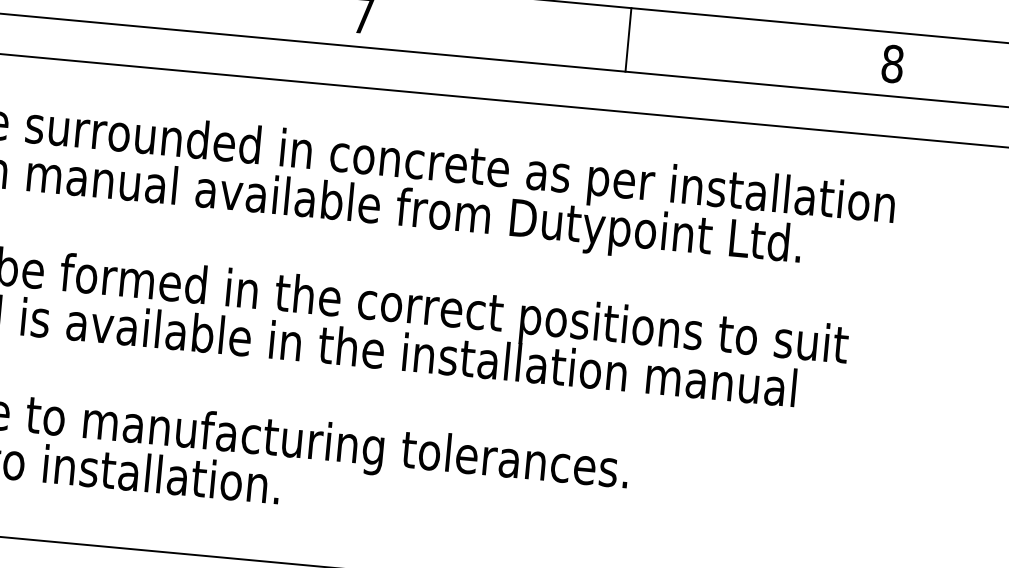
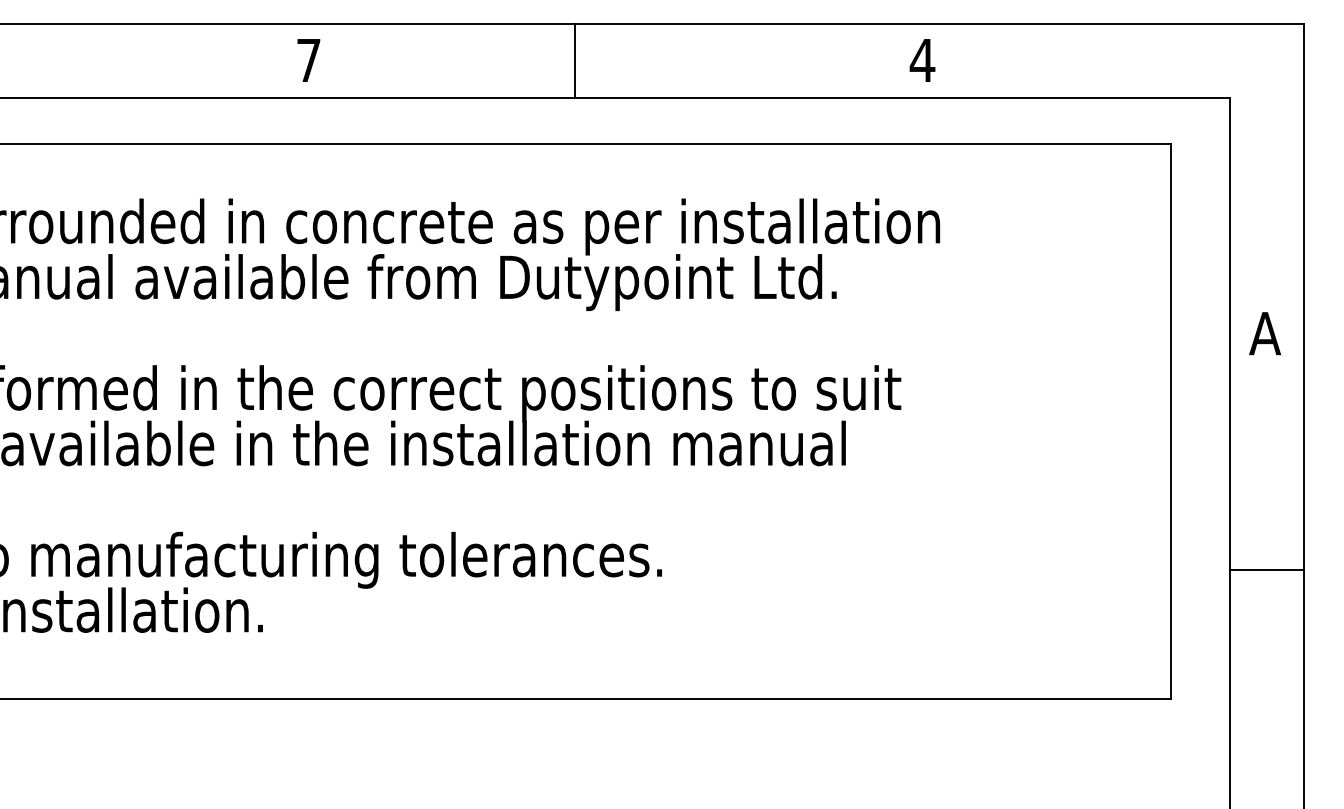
line: (628, 39) -> (575, 60), moved
text: (892, 64) -> (922, 60), 8 -> 4

